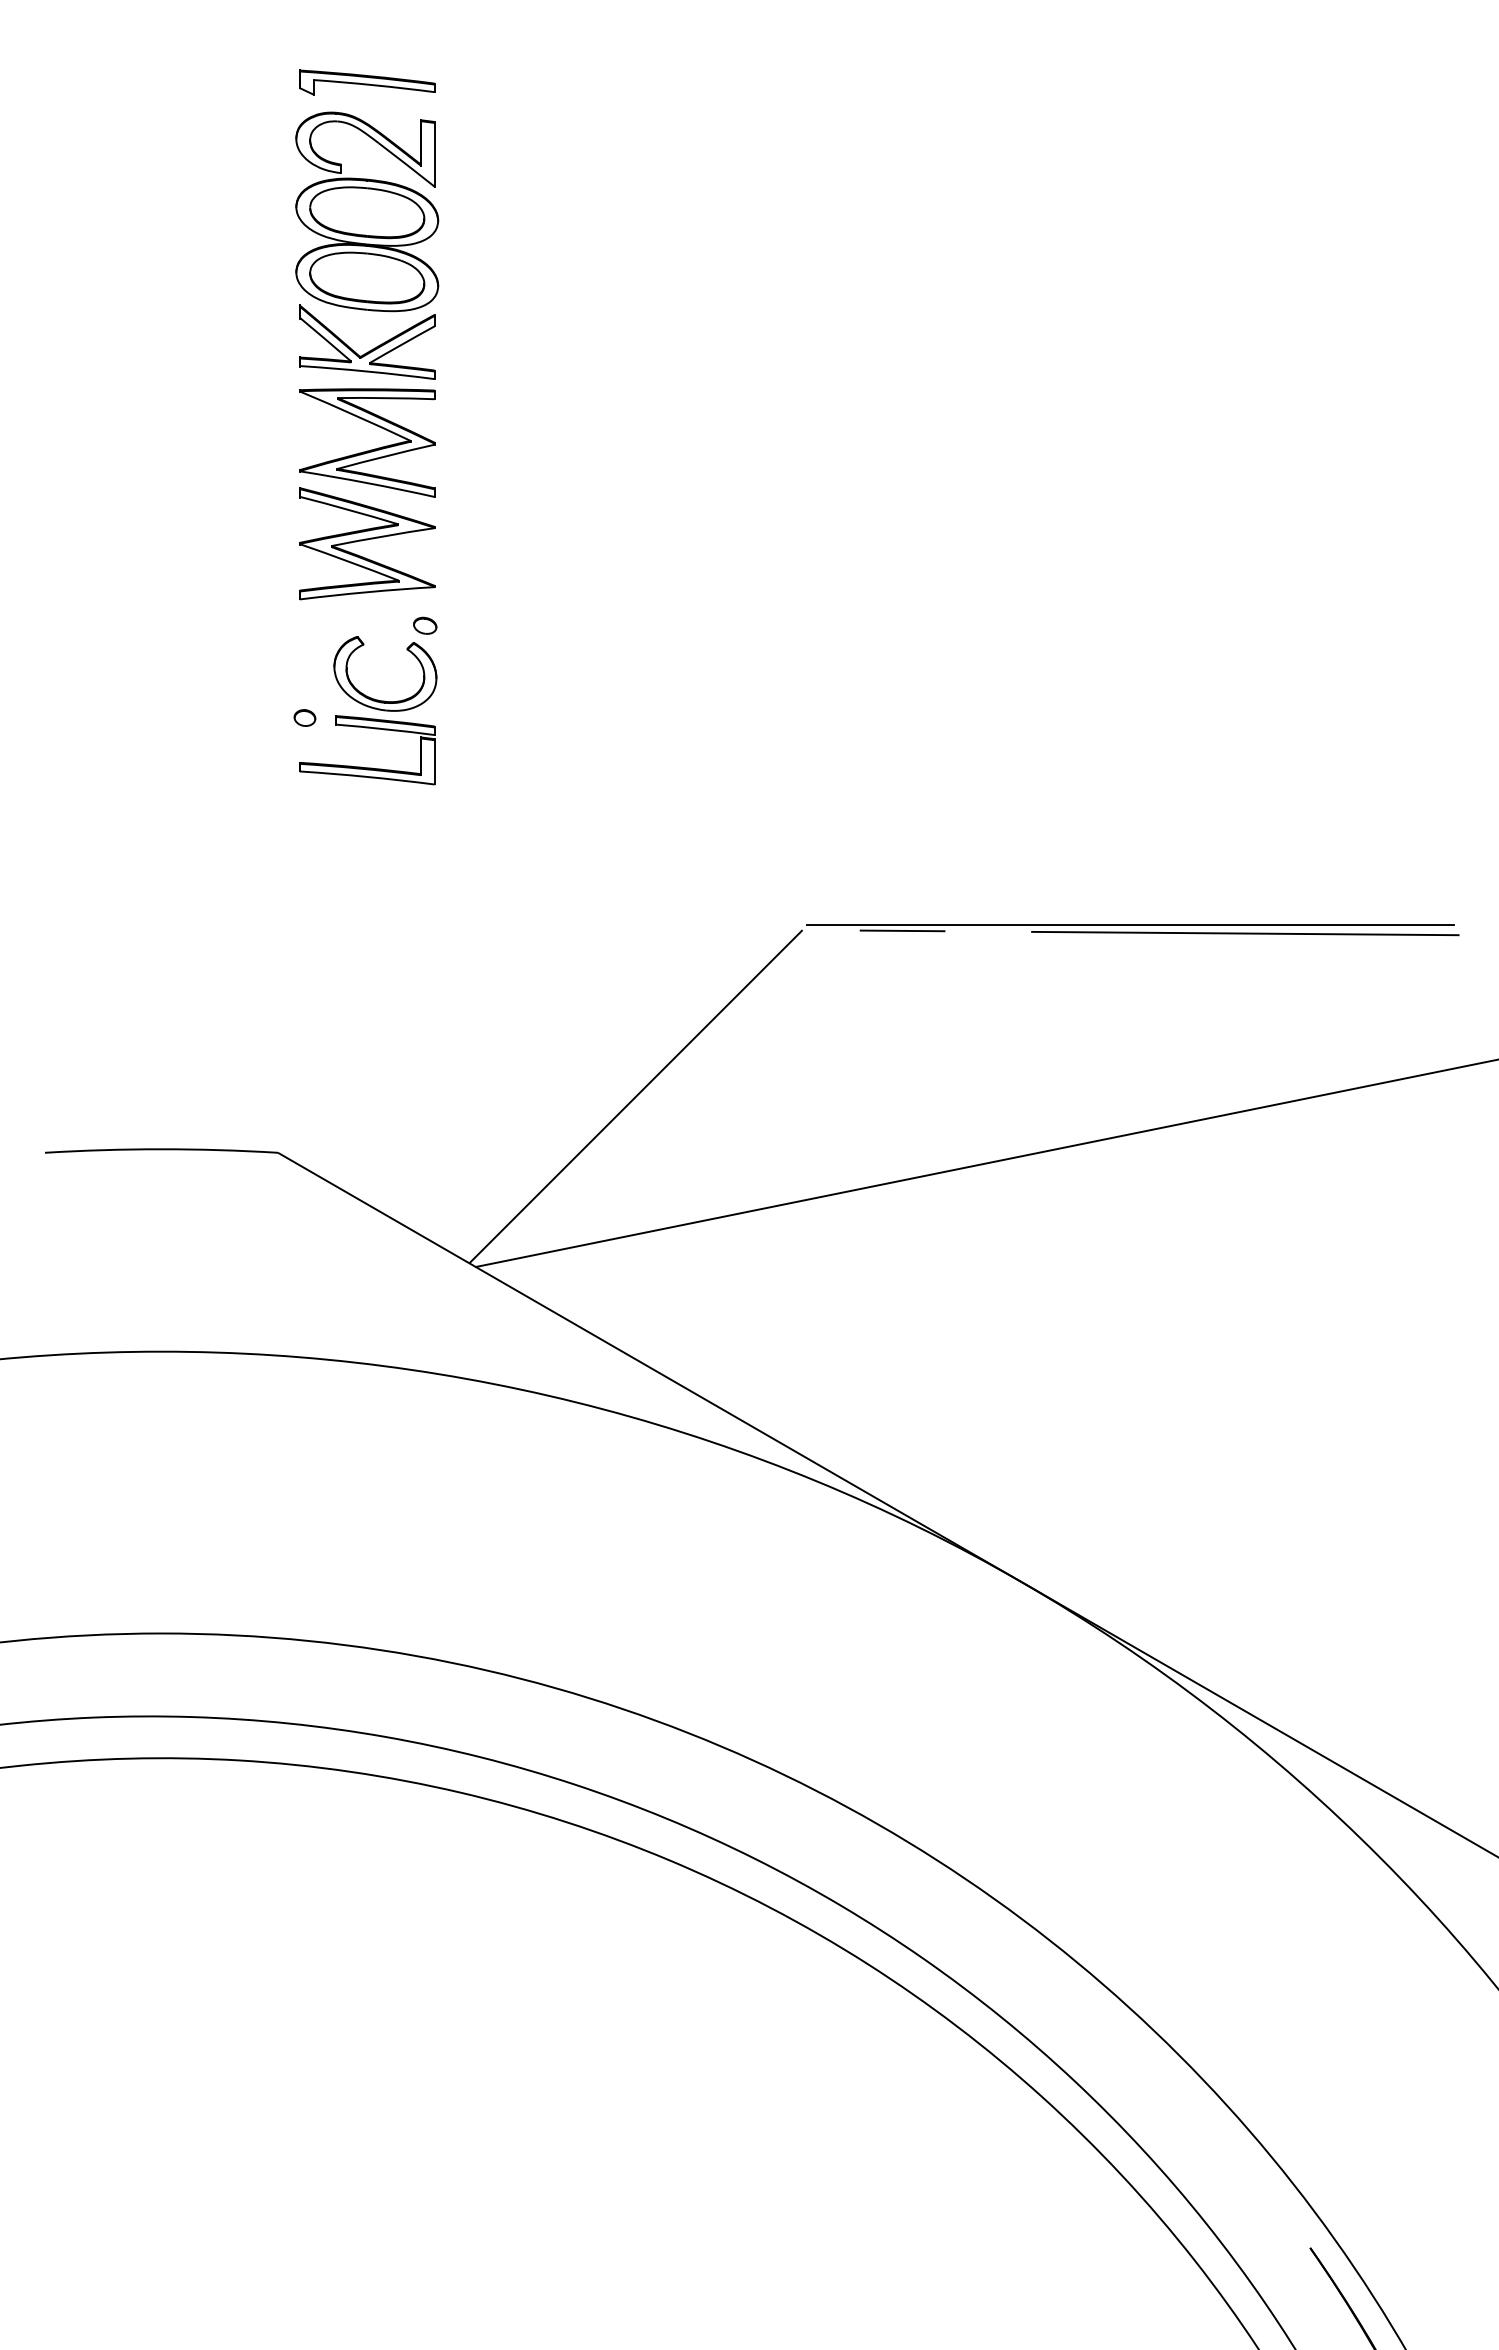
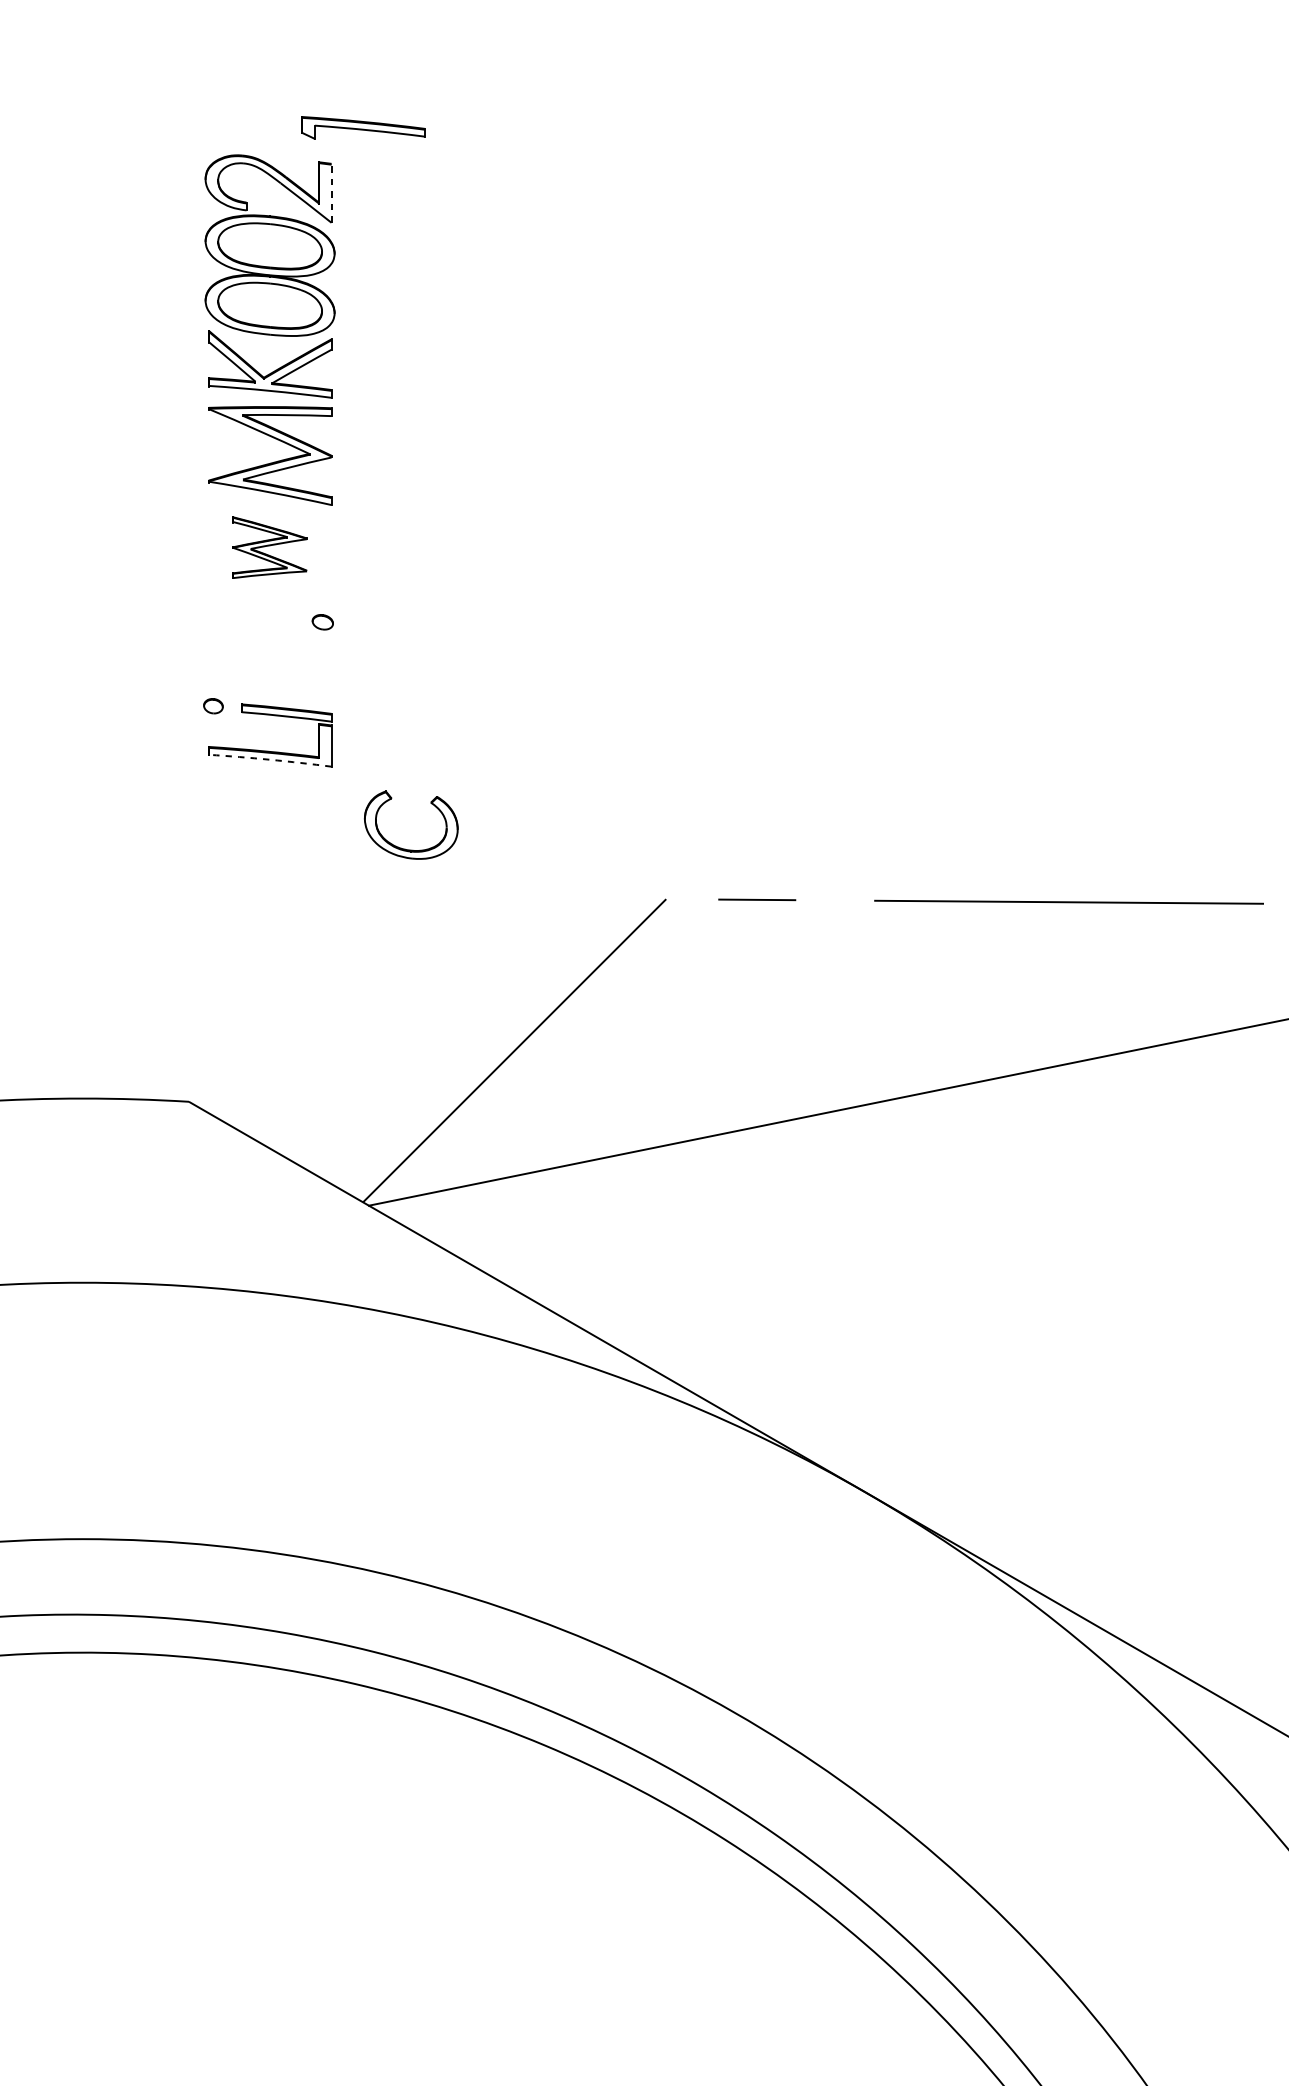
part: (367, 82) -> (364, 127), moved
line: (434, 153) -> (331, 192), solid -> dashed
part: (367, 543) -> (270, 547), size x0.6
part: (378, 699) -> (405, 848), moved
arc: (367, 776) -> (270, 759), solid -> dashed
line: (1129, 925) -> (963, 894), removed

